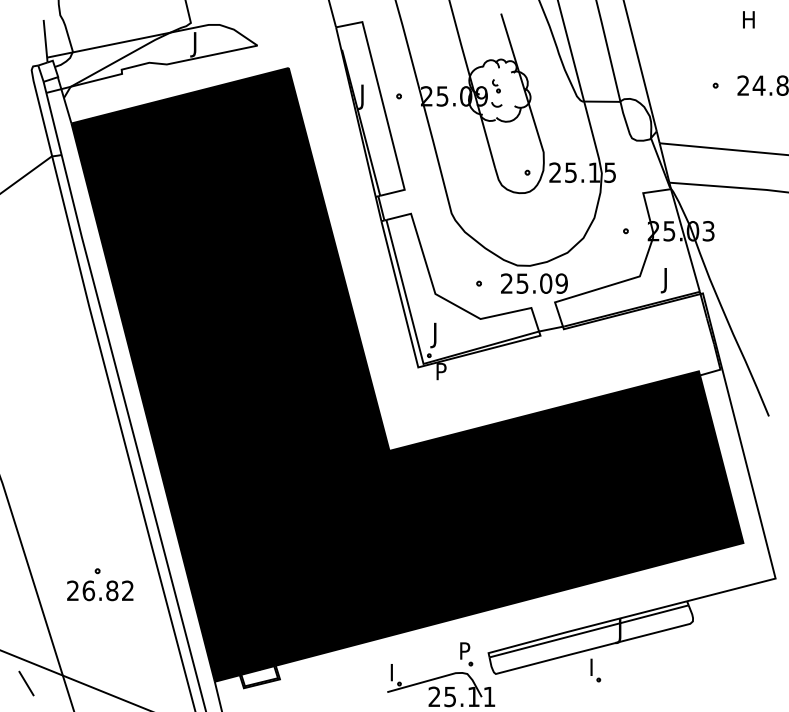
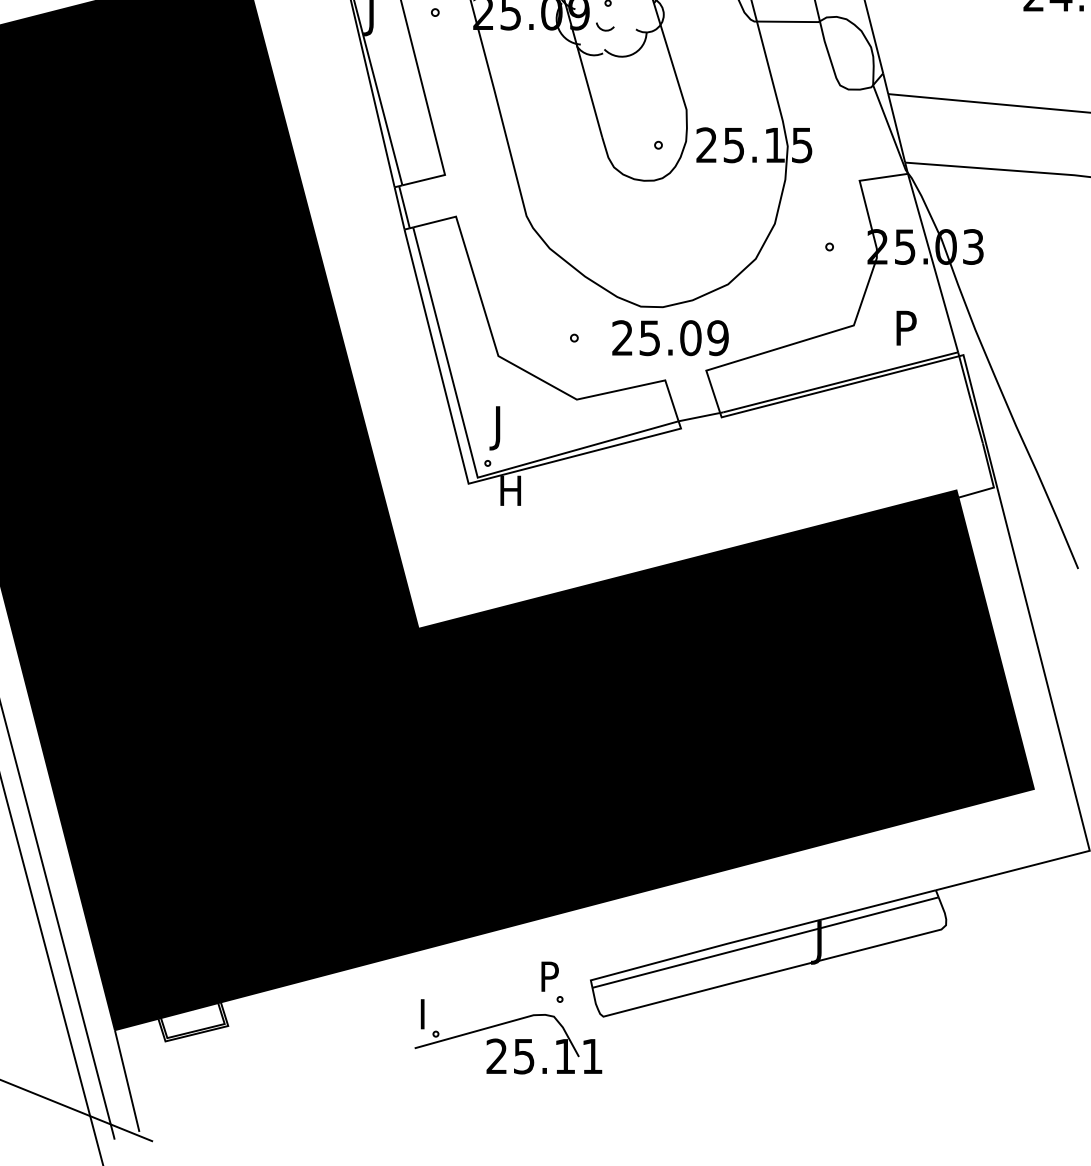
text: (667, 280) -> (901, 332), J -> P
text: (443, 371) -> (512, 490), P -> H
part: (595, 670) -> (776, 1010), removed

